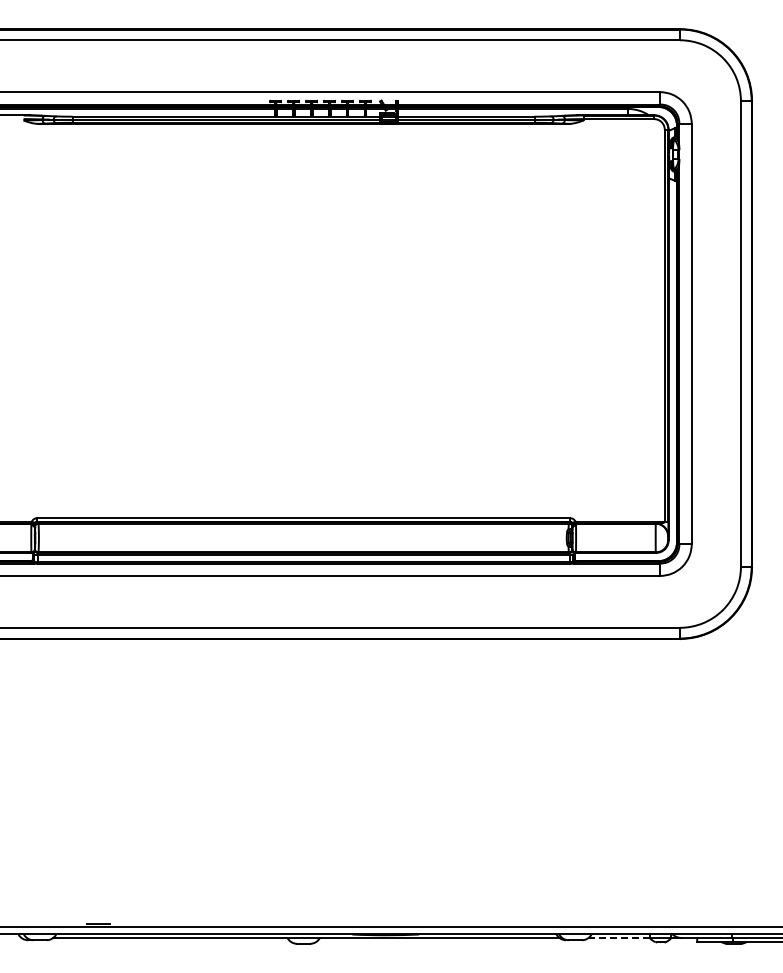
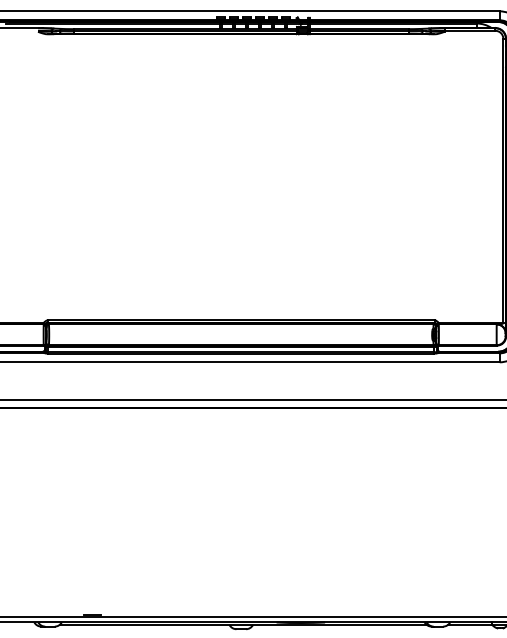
line: (619, 938) -> (470, 625), dashed -> solid

